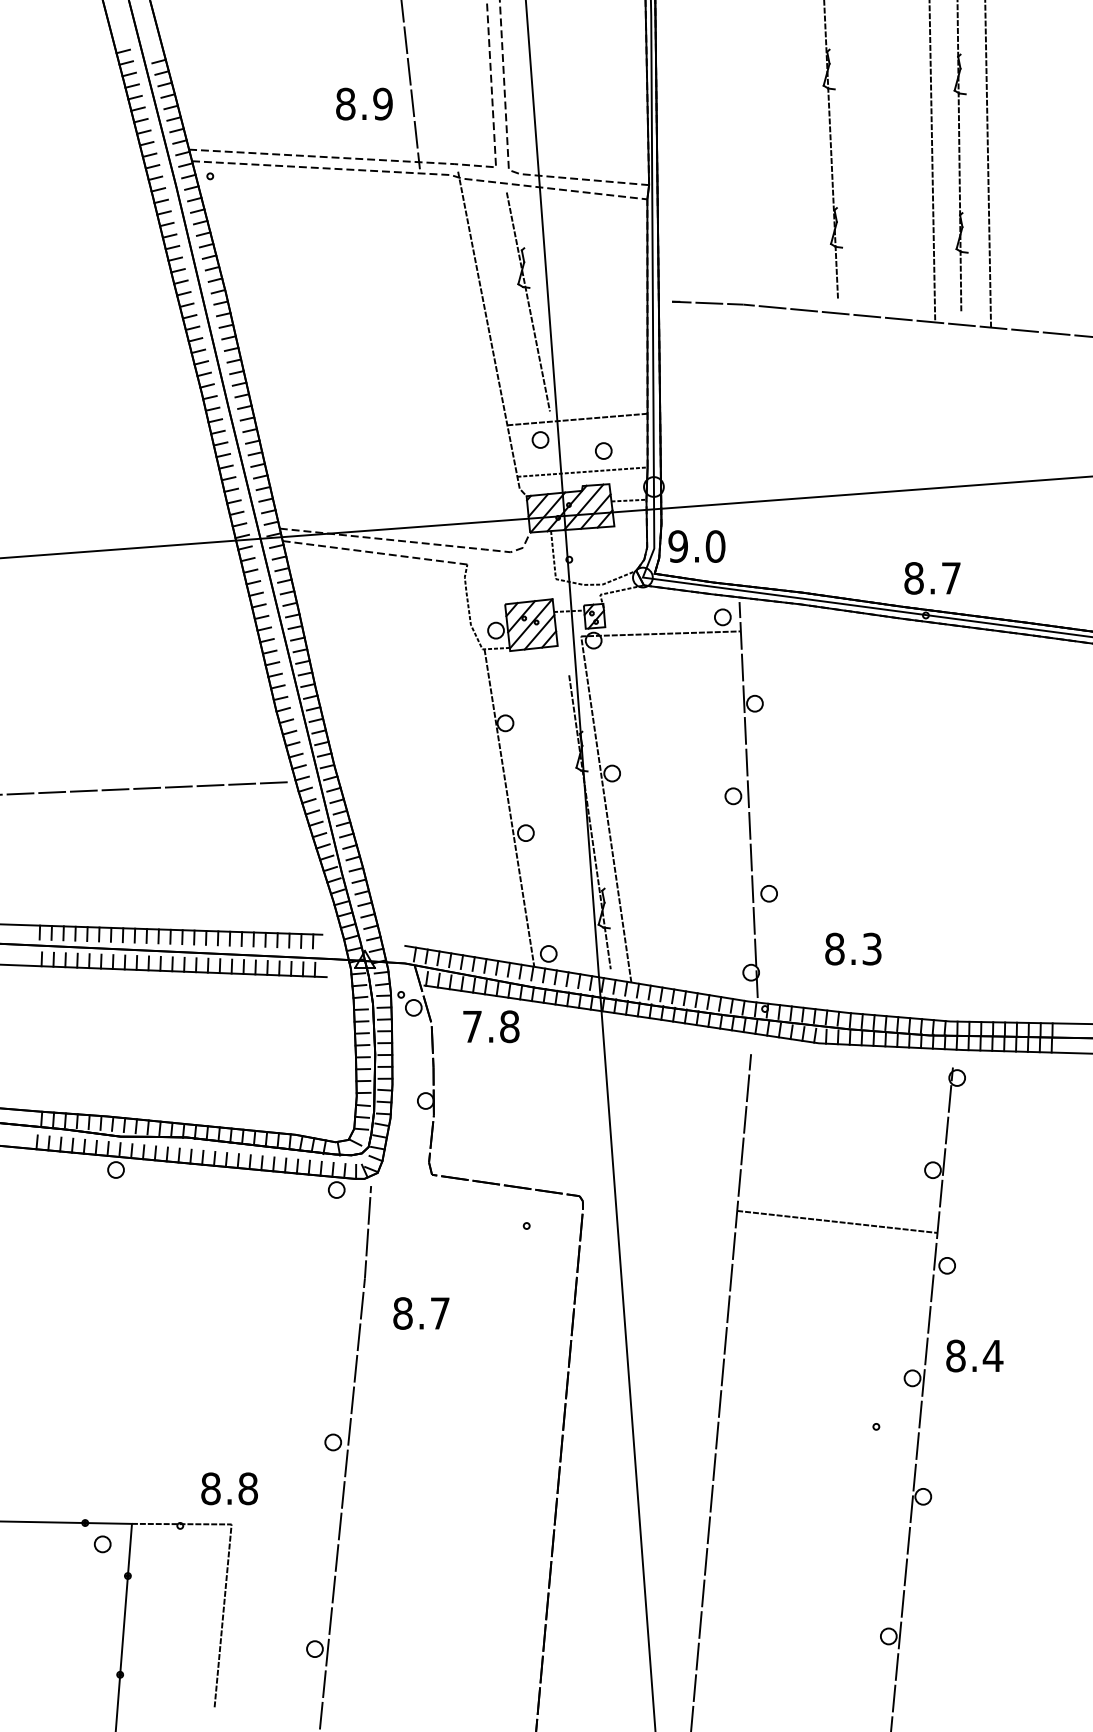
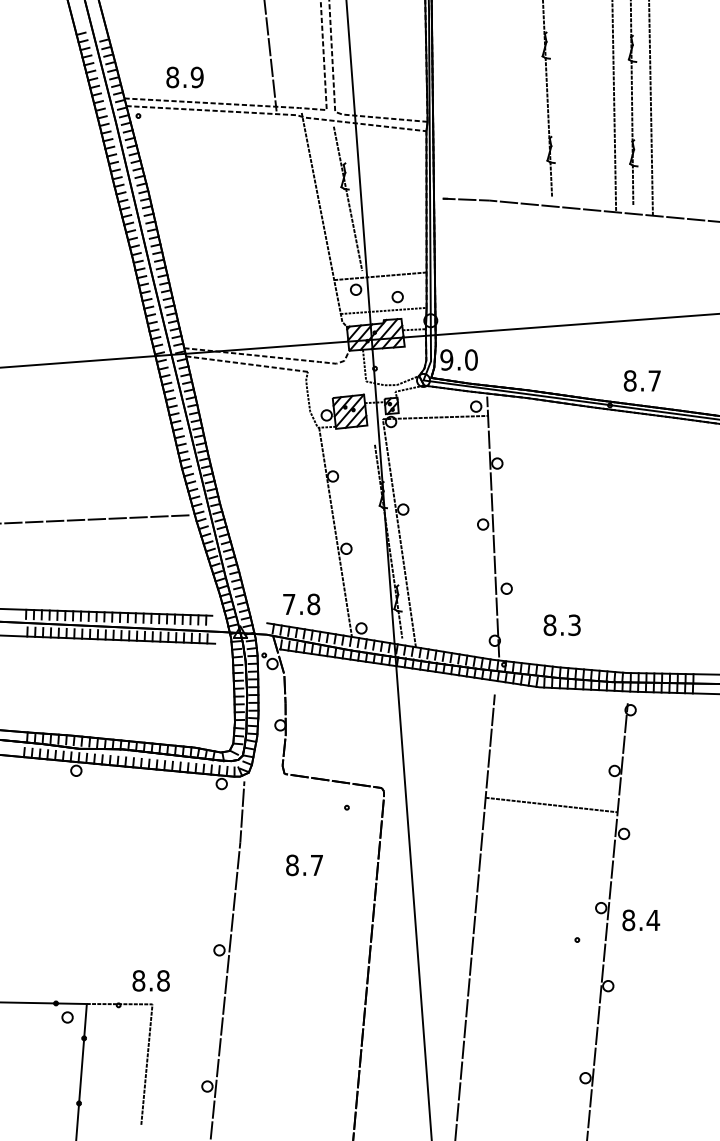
text: (363, 104) -> (184, 77), moved
text: (931, 577) -> (641, 380), moved
text: (491, 1026) -> (301, 604), moved
text: (421, 1313) -> (304, 865), moved
text: (975, 1356) -> (641, 920), moved

